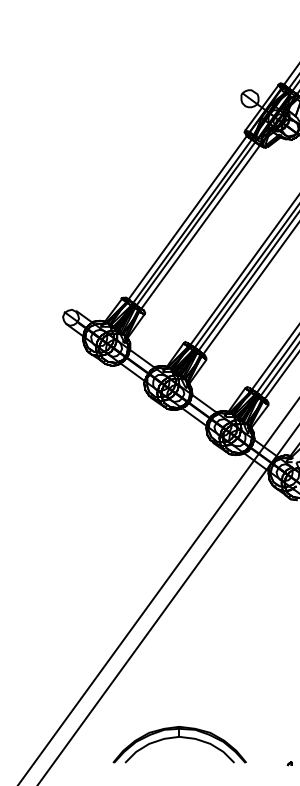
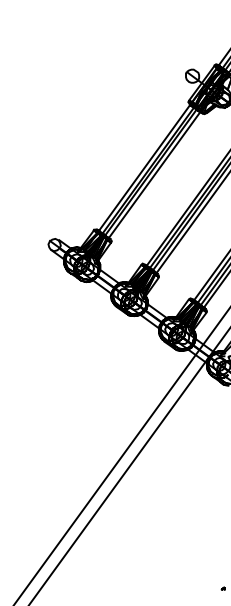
part: (176, 738) -> (135, 569), removed

